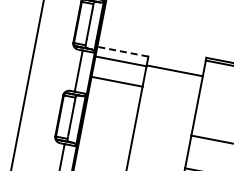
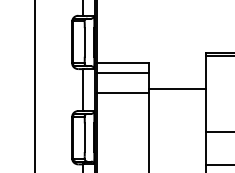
line: (122, 51) -> (122, 62), dashed -> solid
line: (174, 70) -> (176, 88), moved

